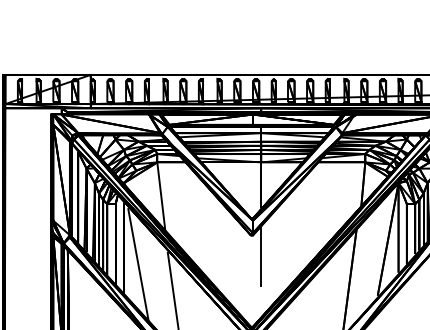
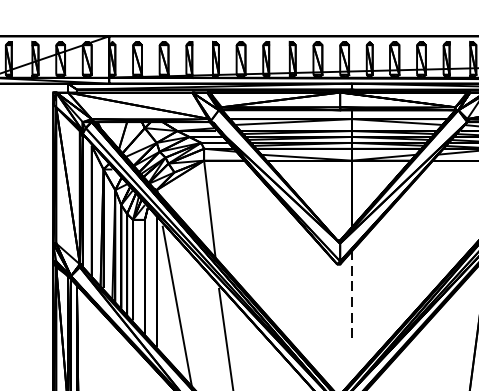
line: (261, 255) -> (352, 293), solid -> dashed

